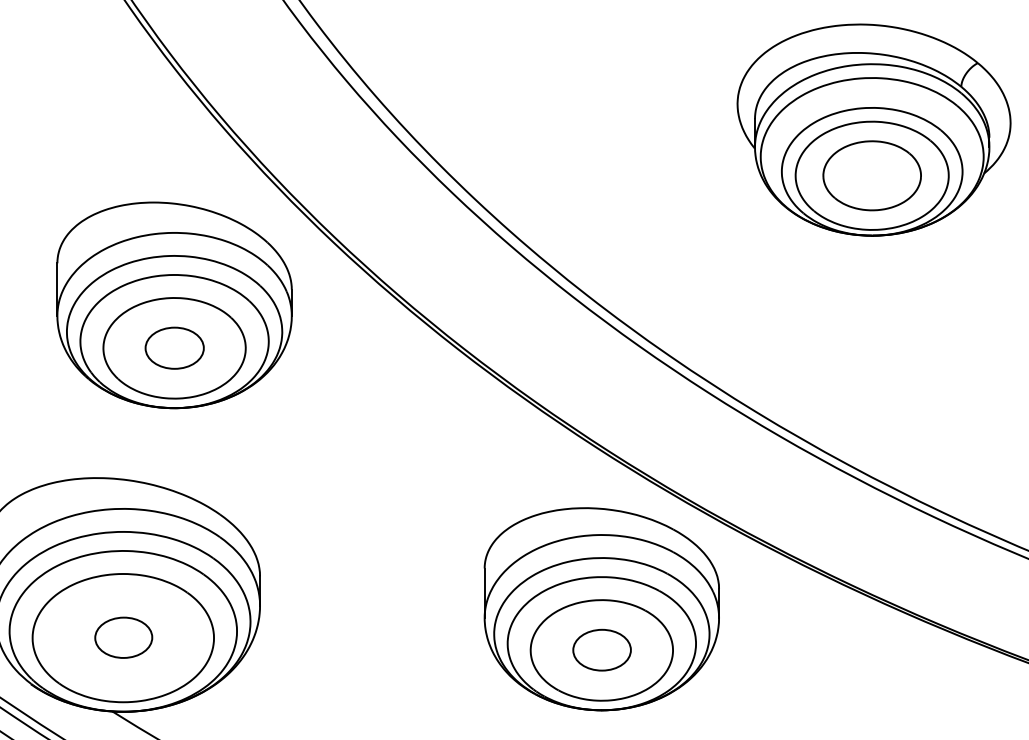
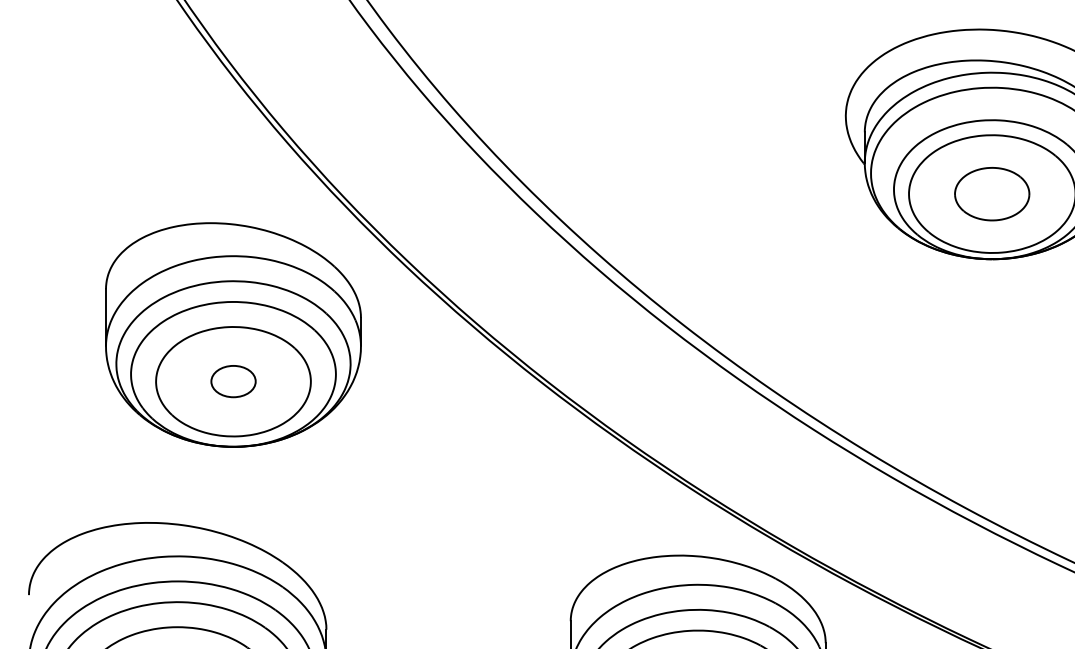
part: (871, 175) -> (991, 193), size x0.7
part: (174, 347) -> (233, 380), size x0.7

